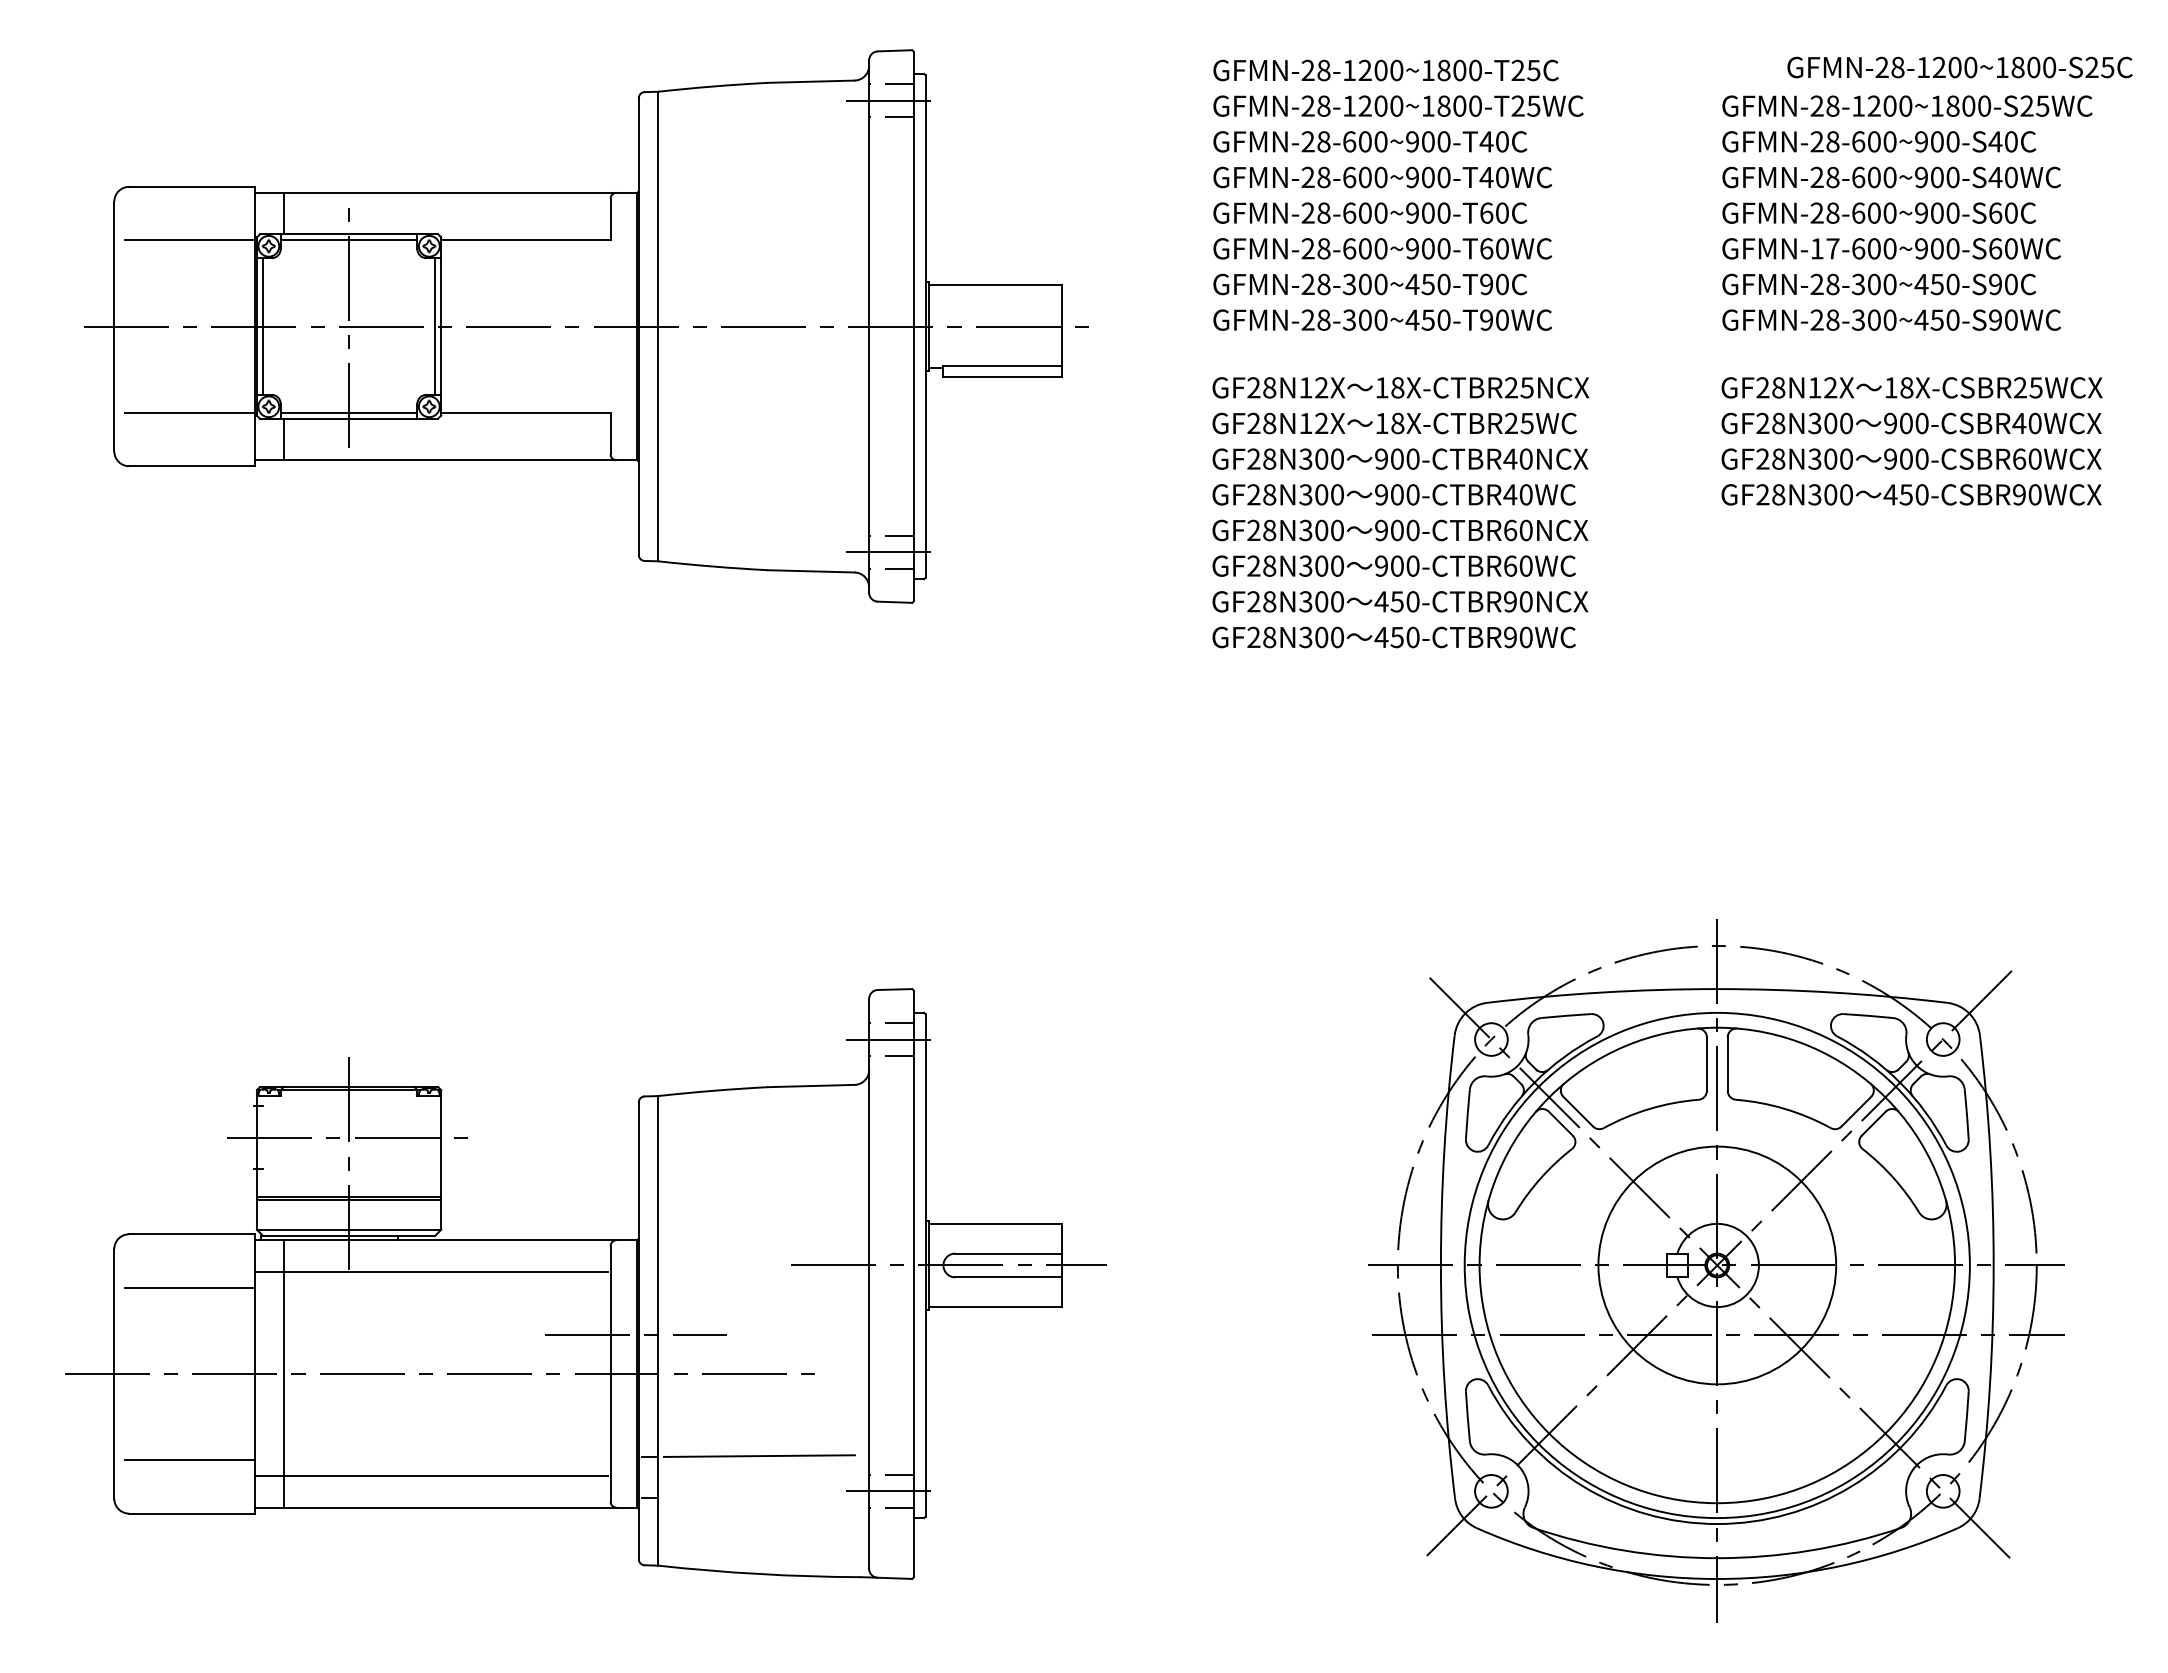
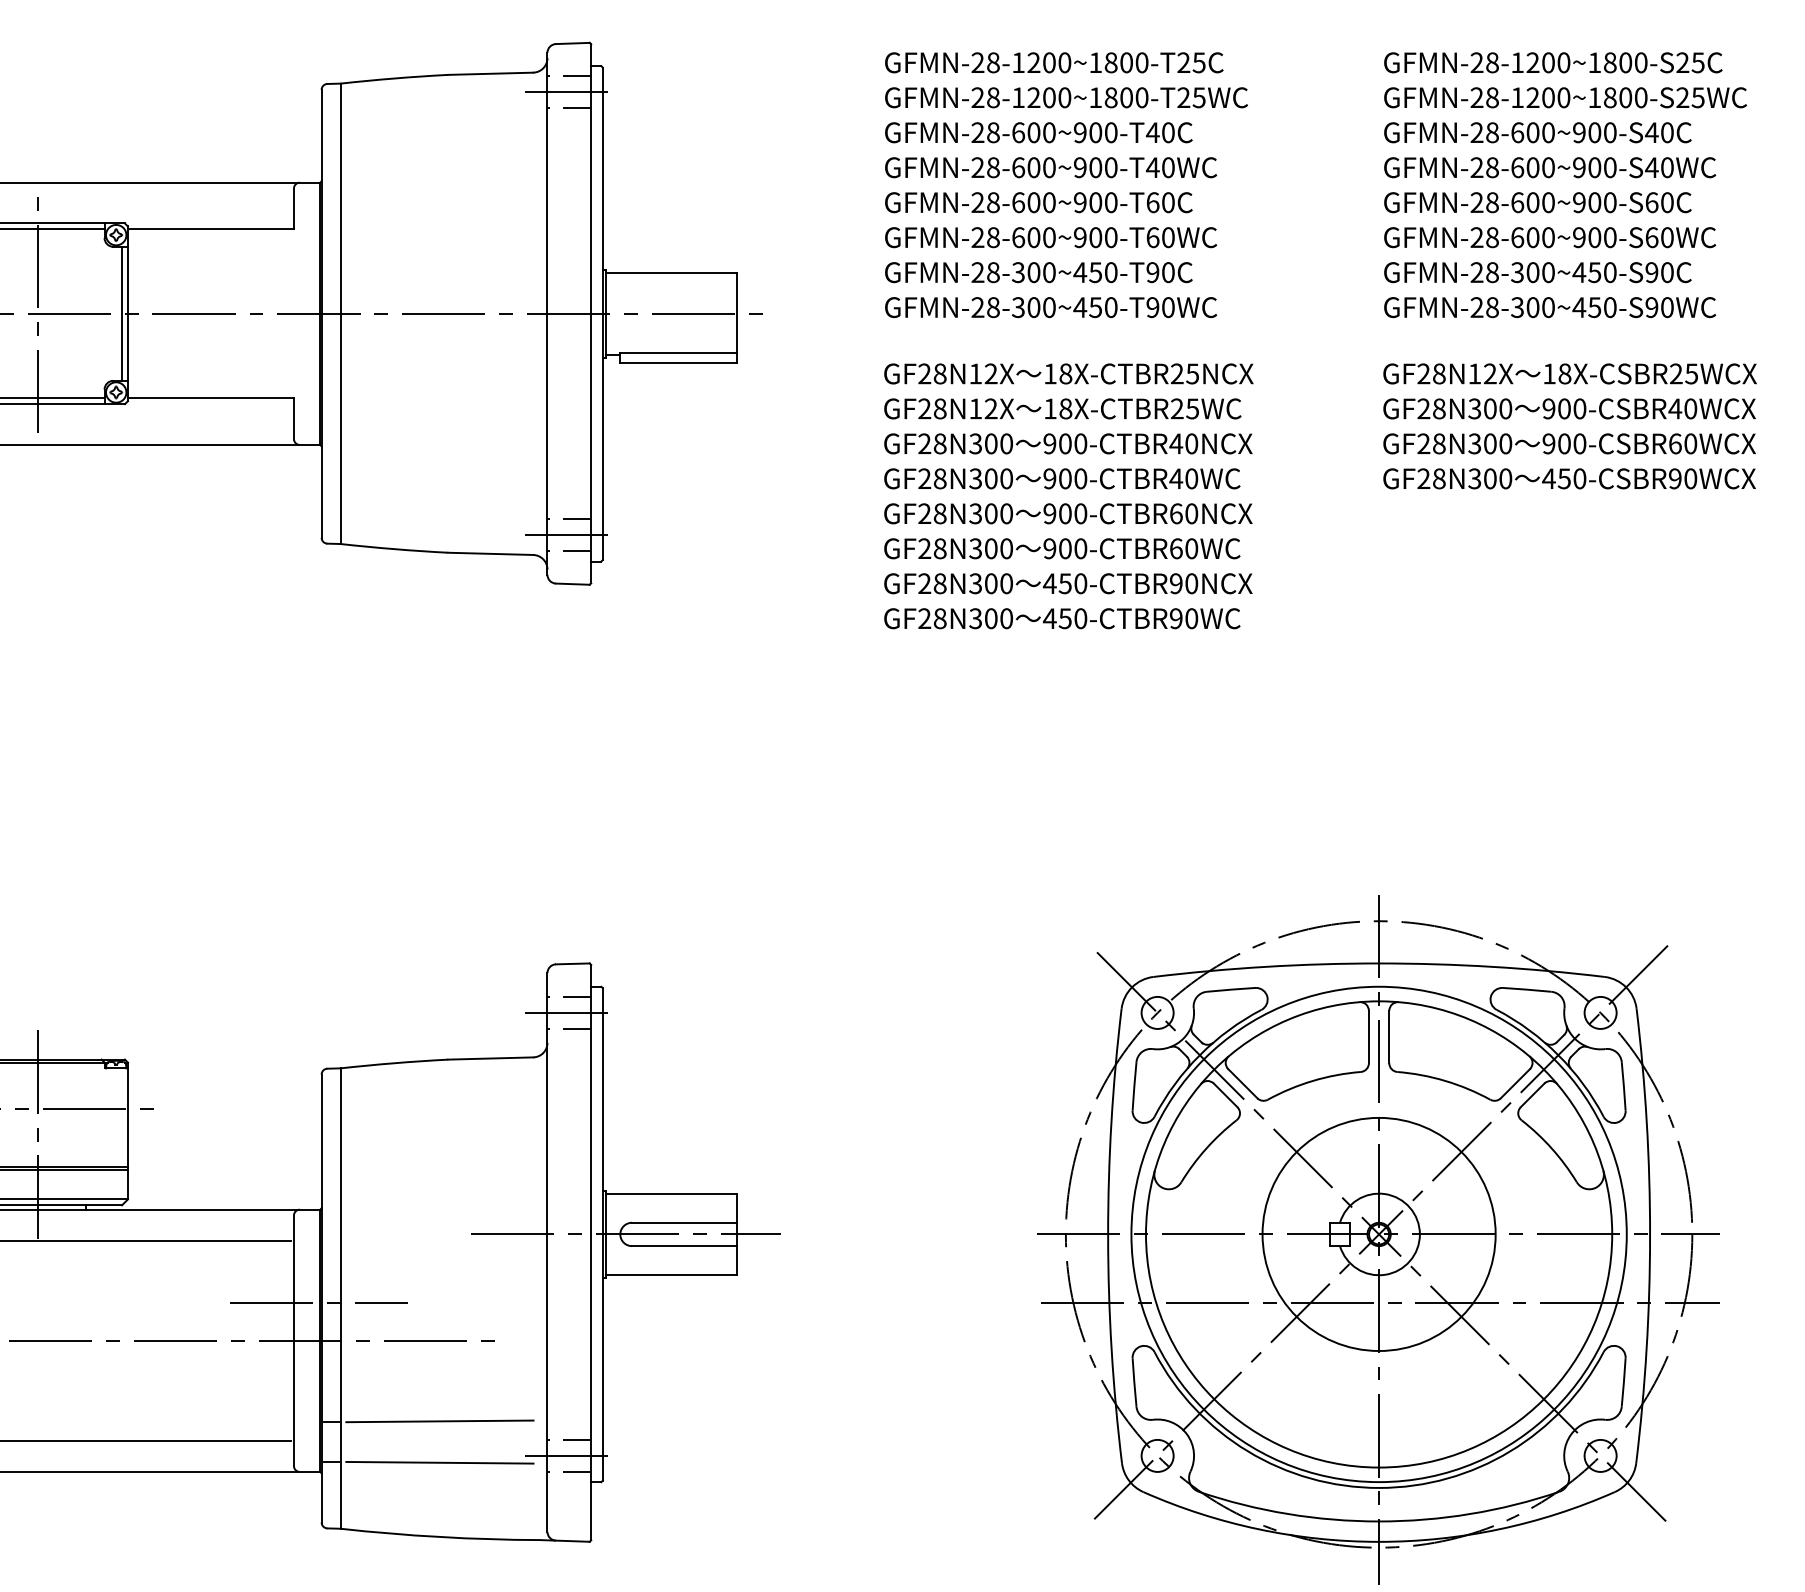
text: (1959, 67) -> (1552, 62), moved
text: (1824, 248) -> (1484, 237), GFMN-17-600~900-S60WC -> GFMN-28-600~900-S60WC
line: (758, 1498) -> (438, 1462), added

